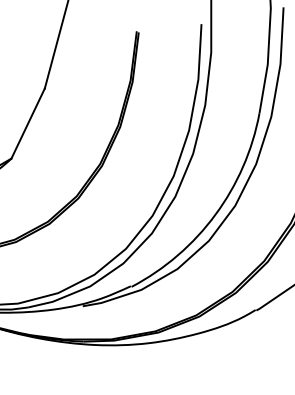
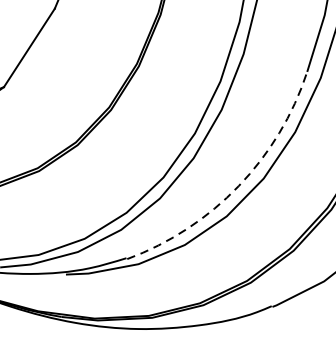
arc: (215, 214) -> (238, 185), solid -> dashed

